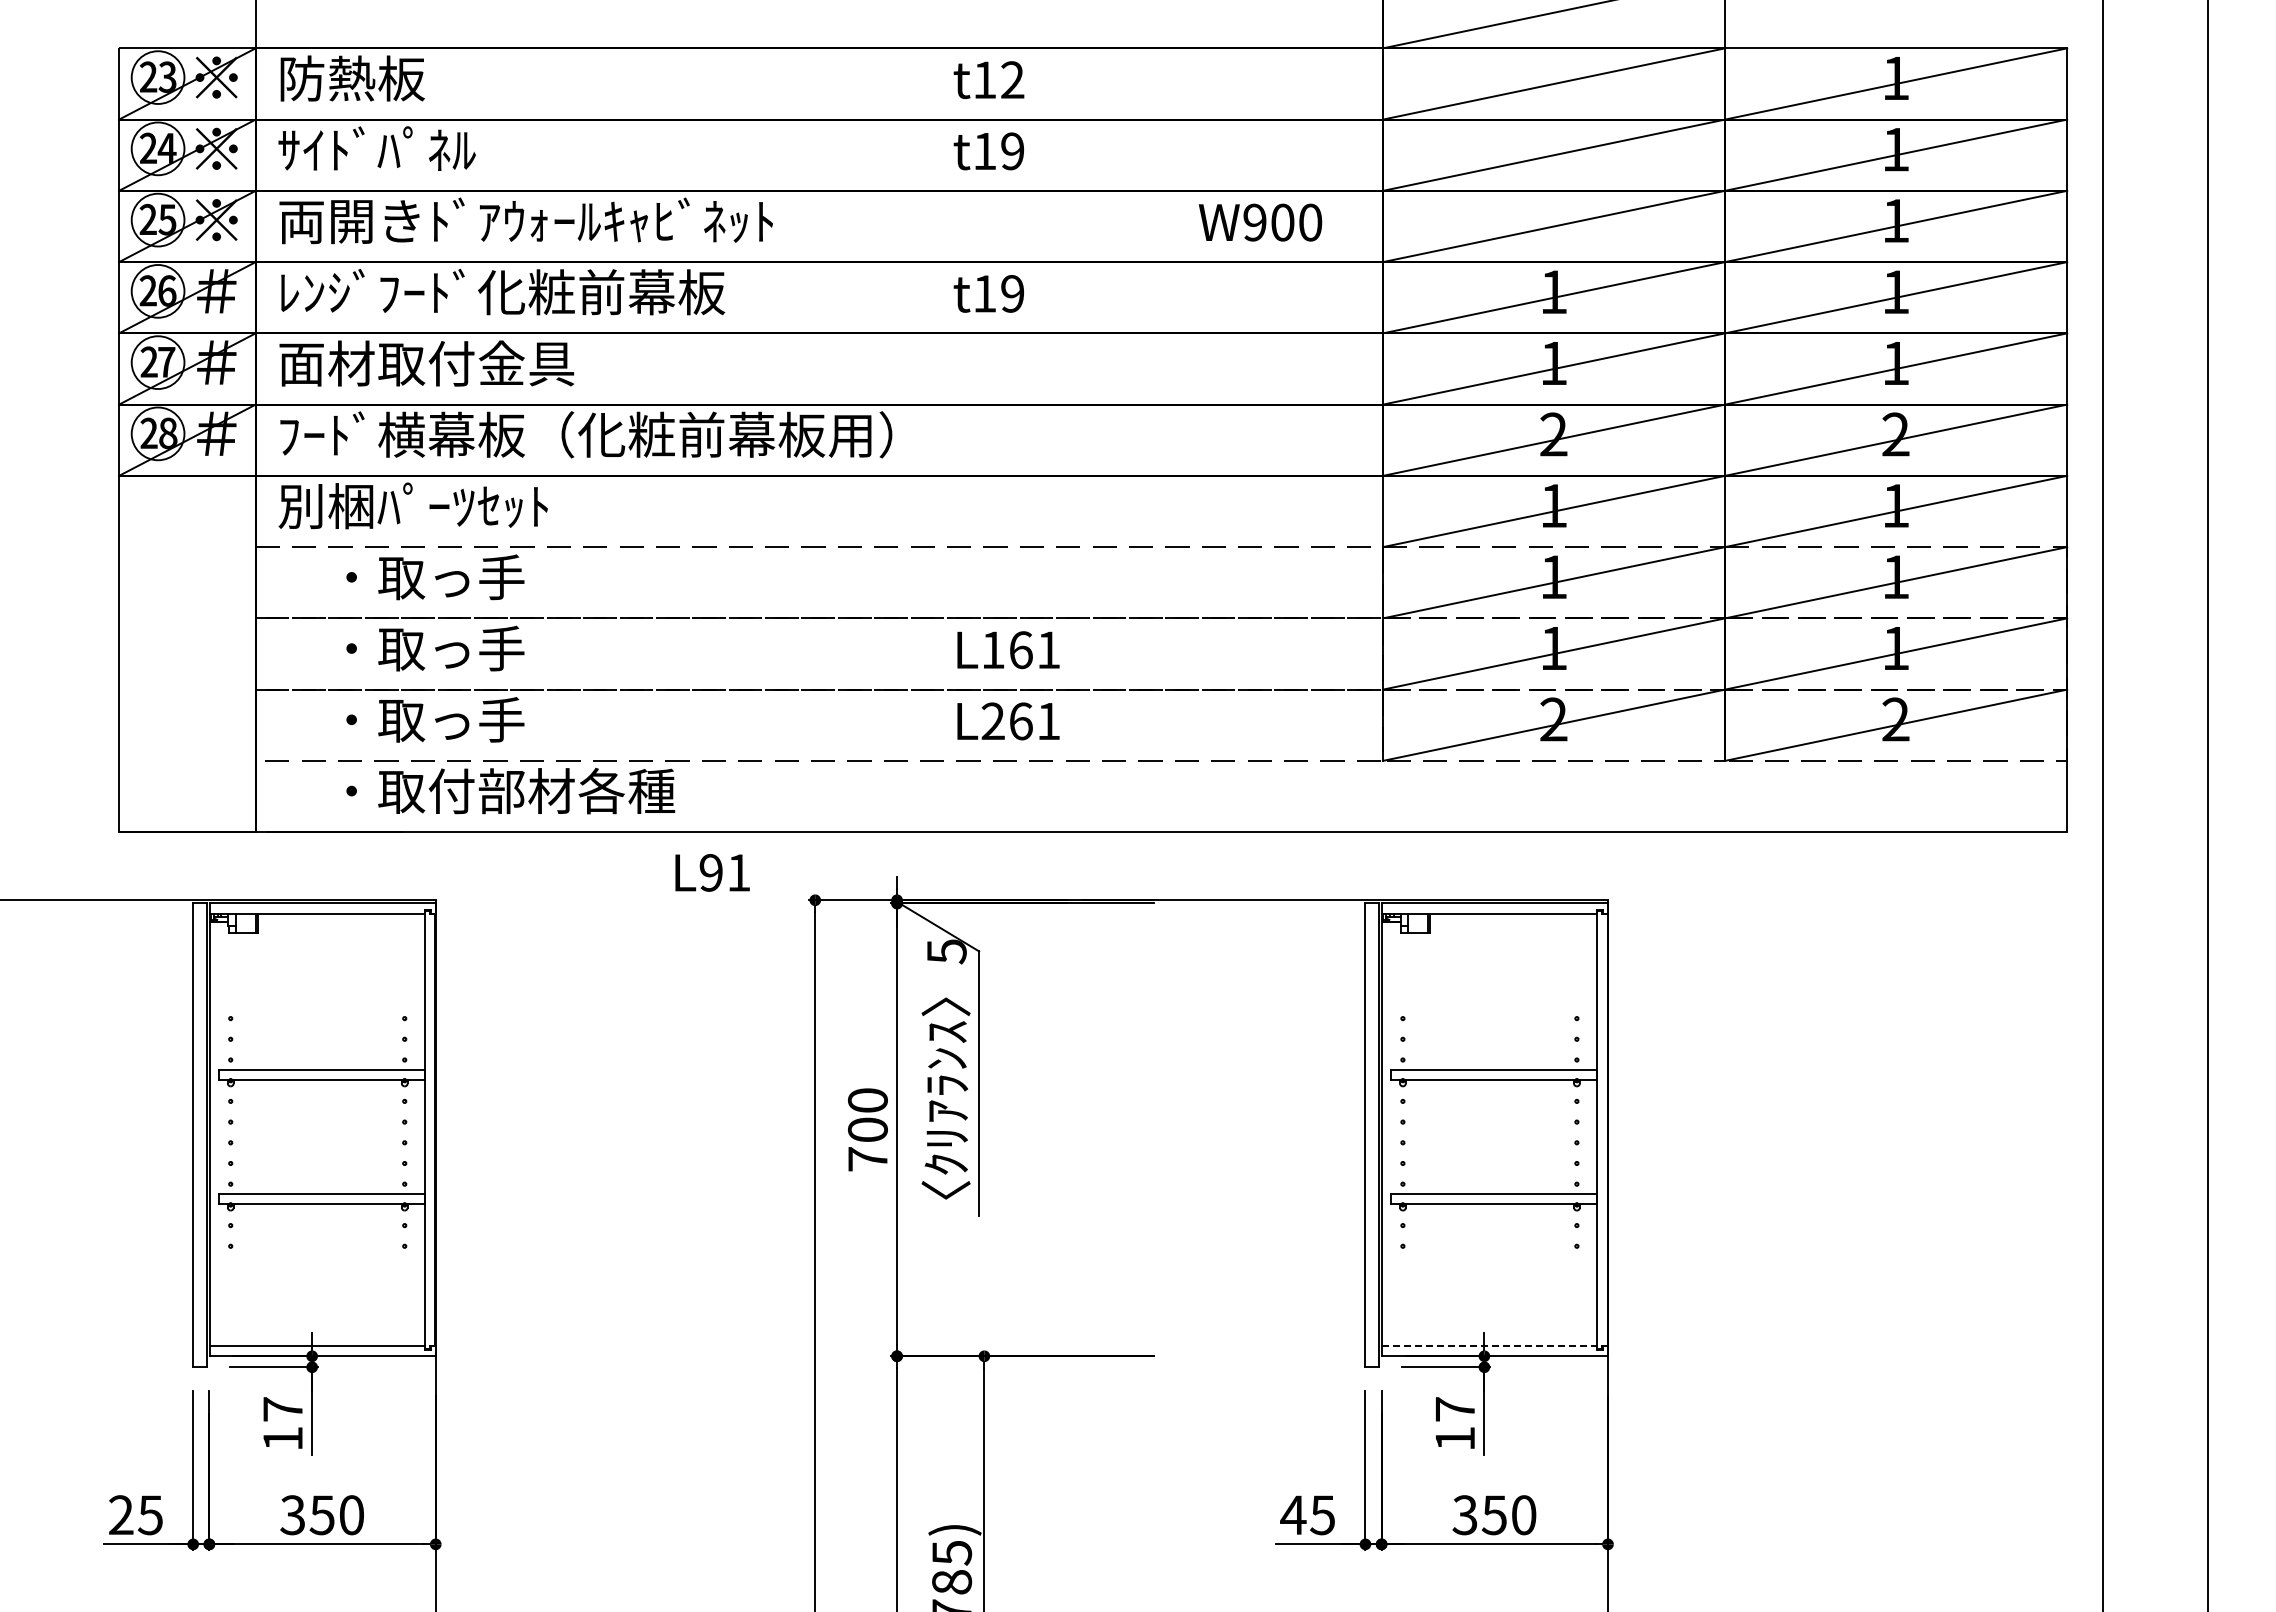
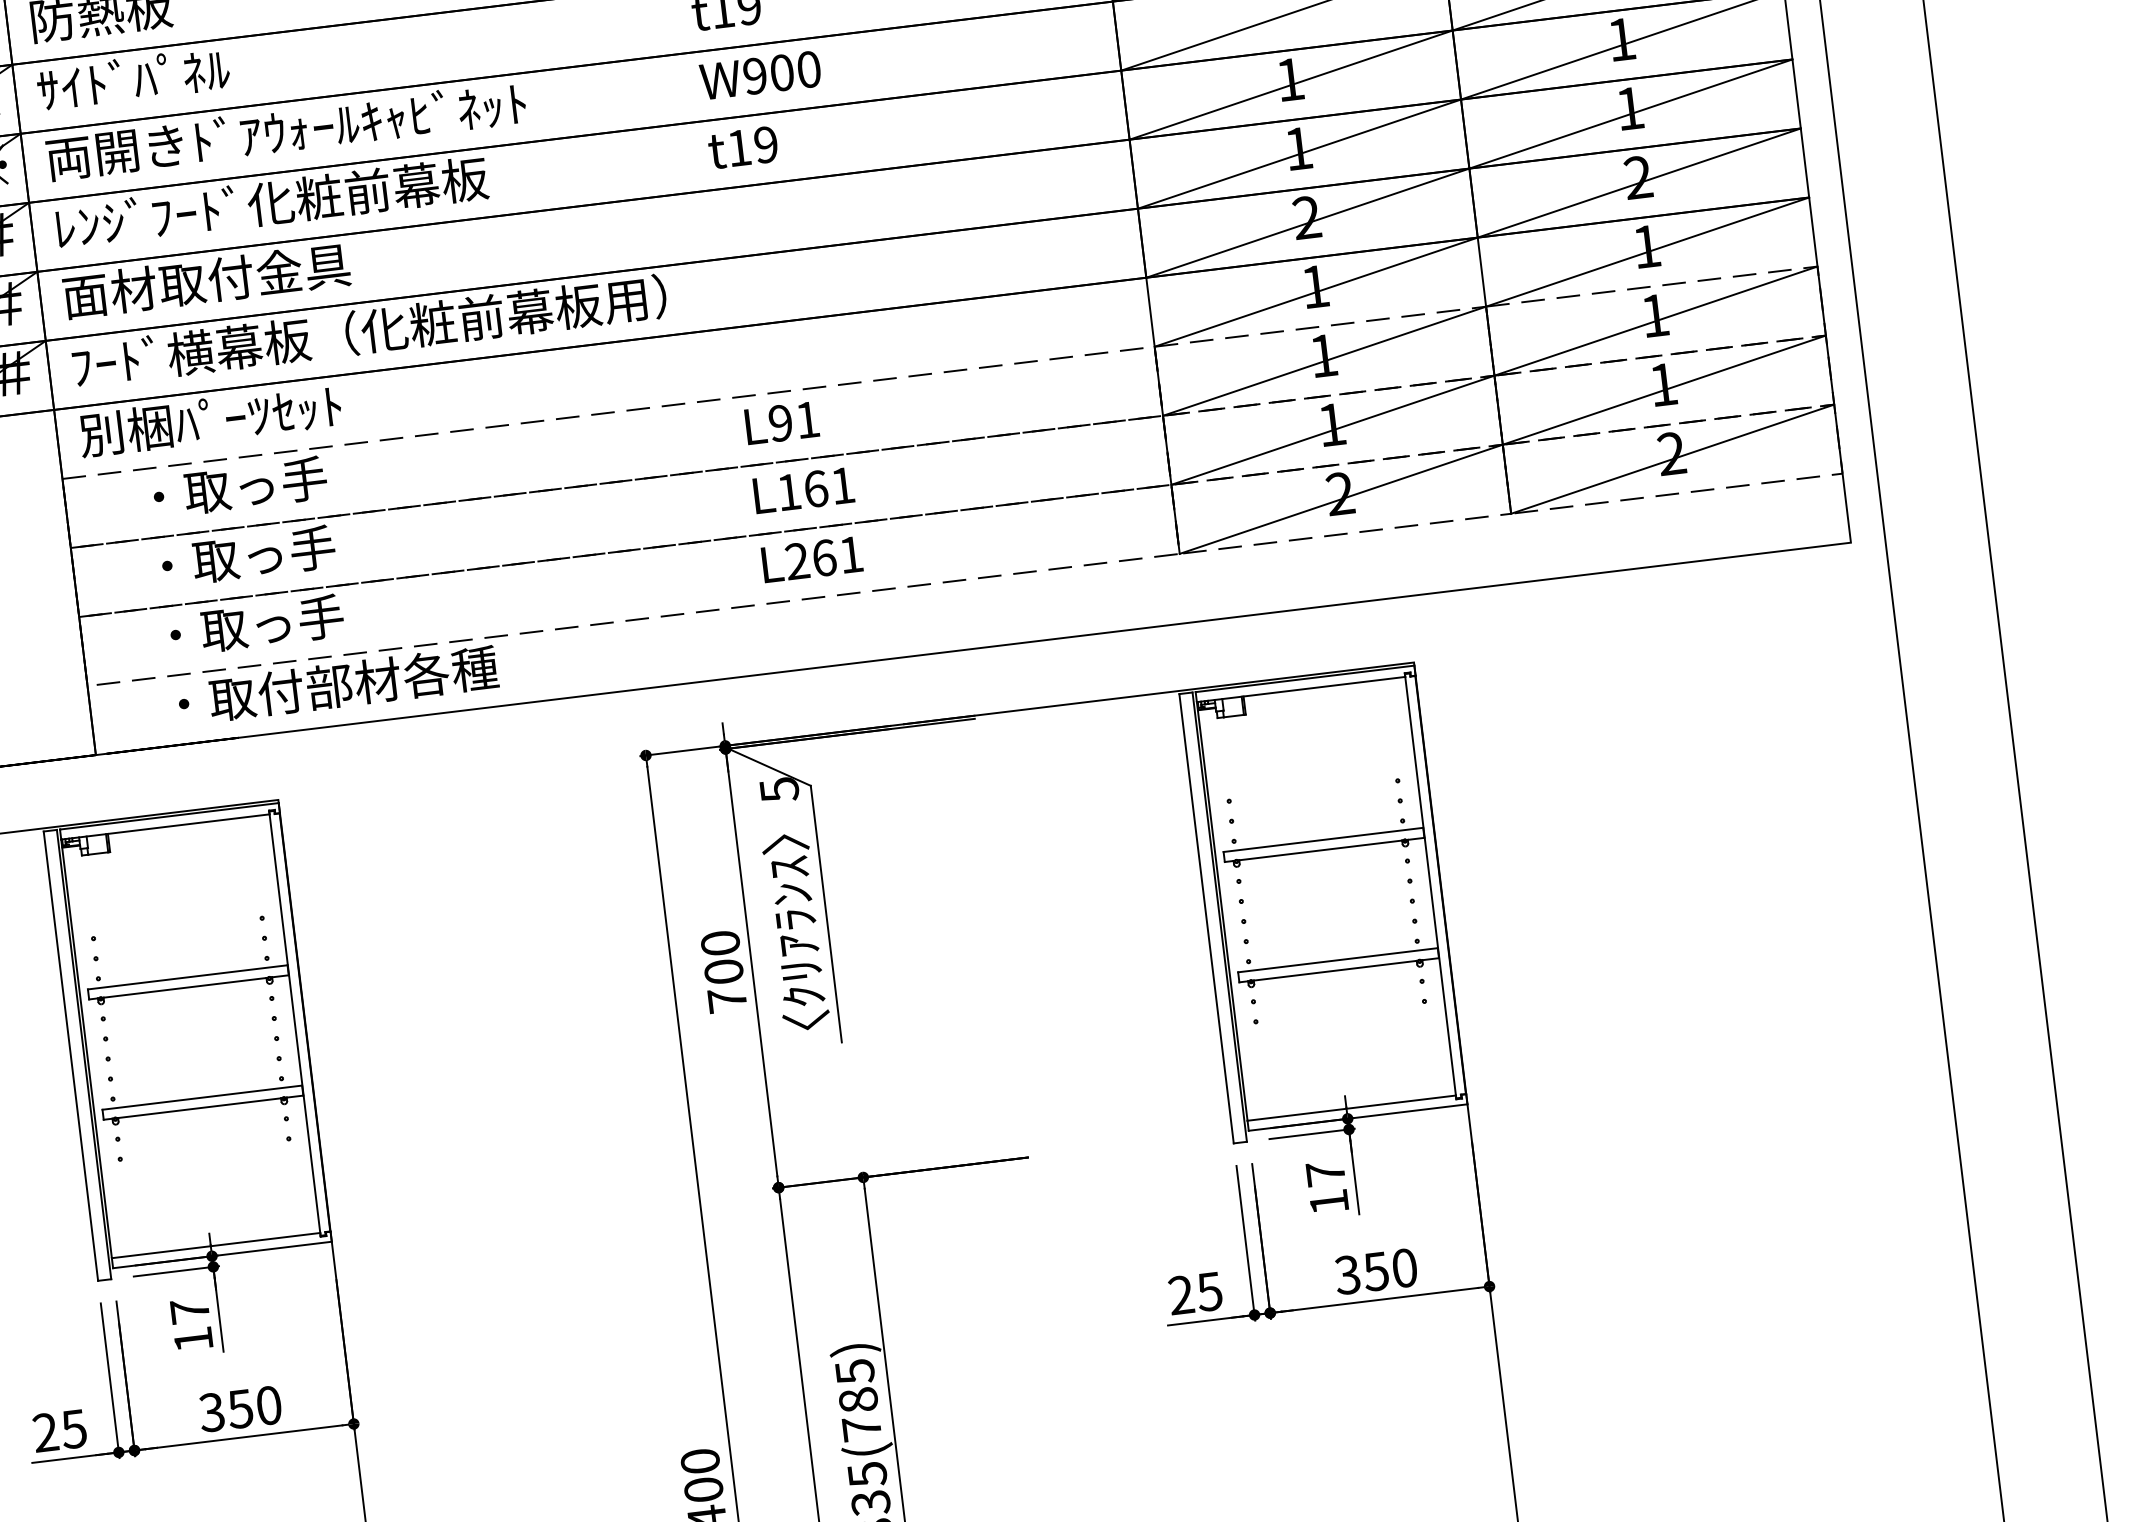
text: (1260, 222) -> (760, 75), moved
text: (712, 872) -> (781, 422), moved
line: (1489, 1345) -> (1351, 1107), dashed -> solid
text: (1293, 1514) -> (1181, 1294), 45 -> 25

